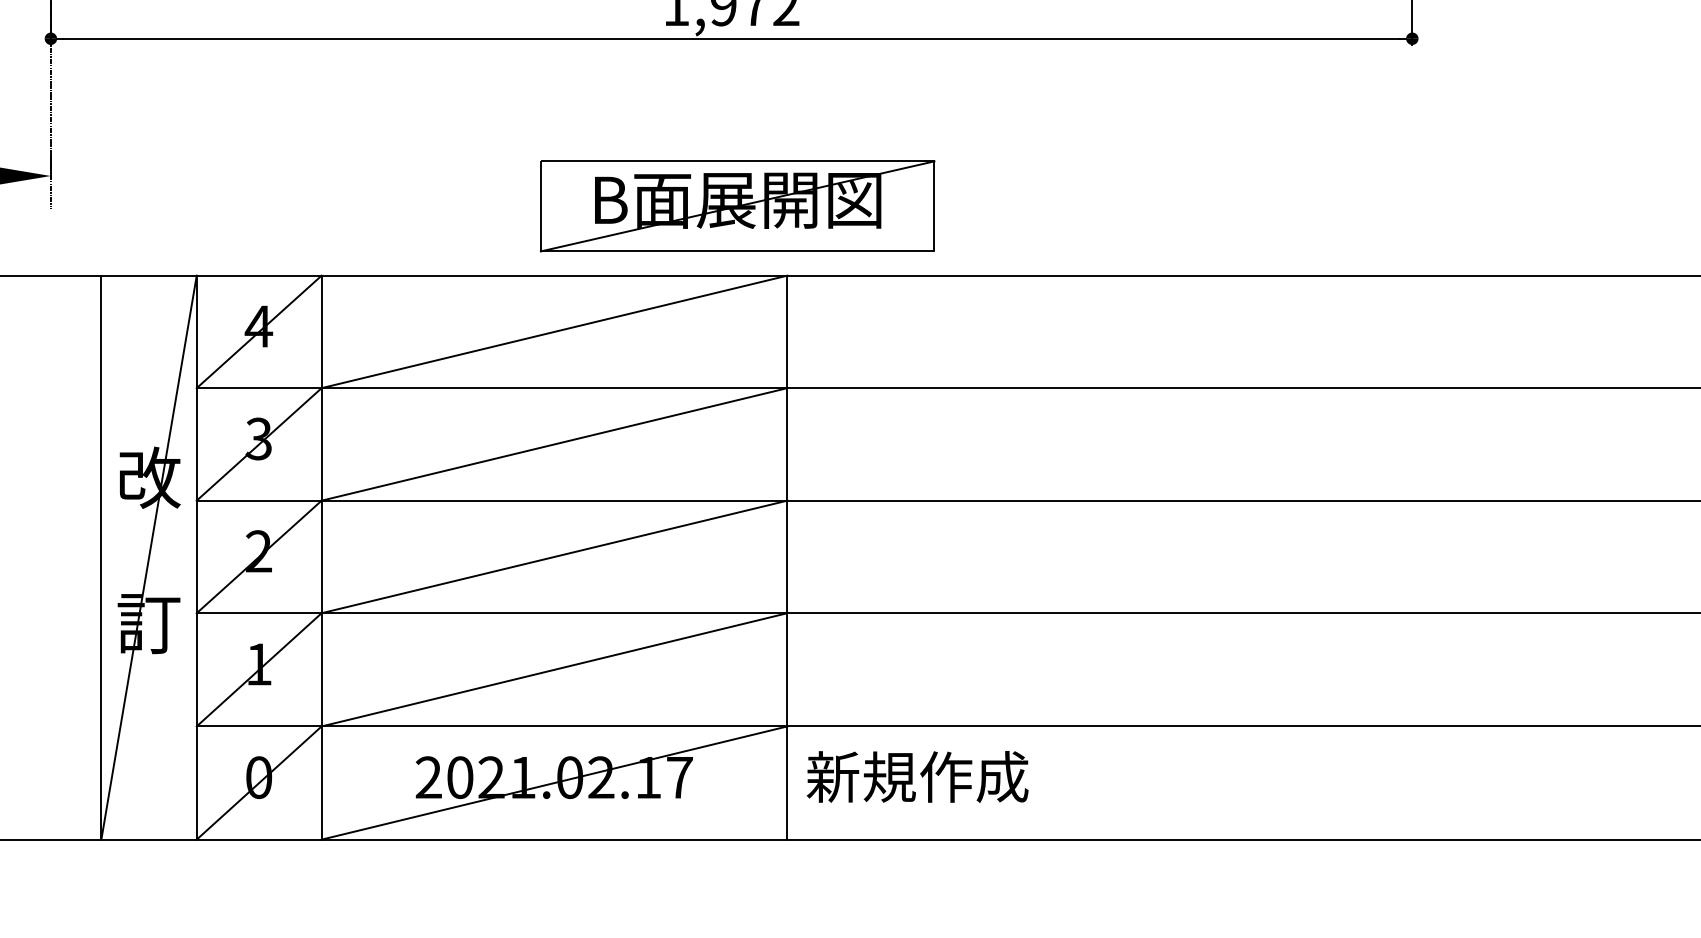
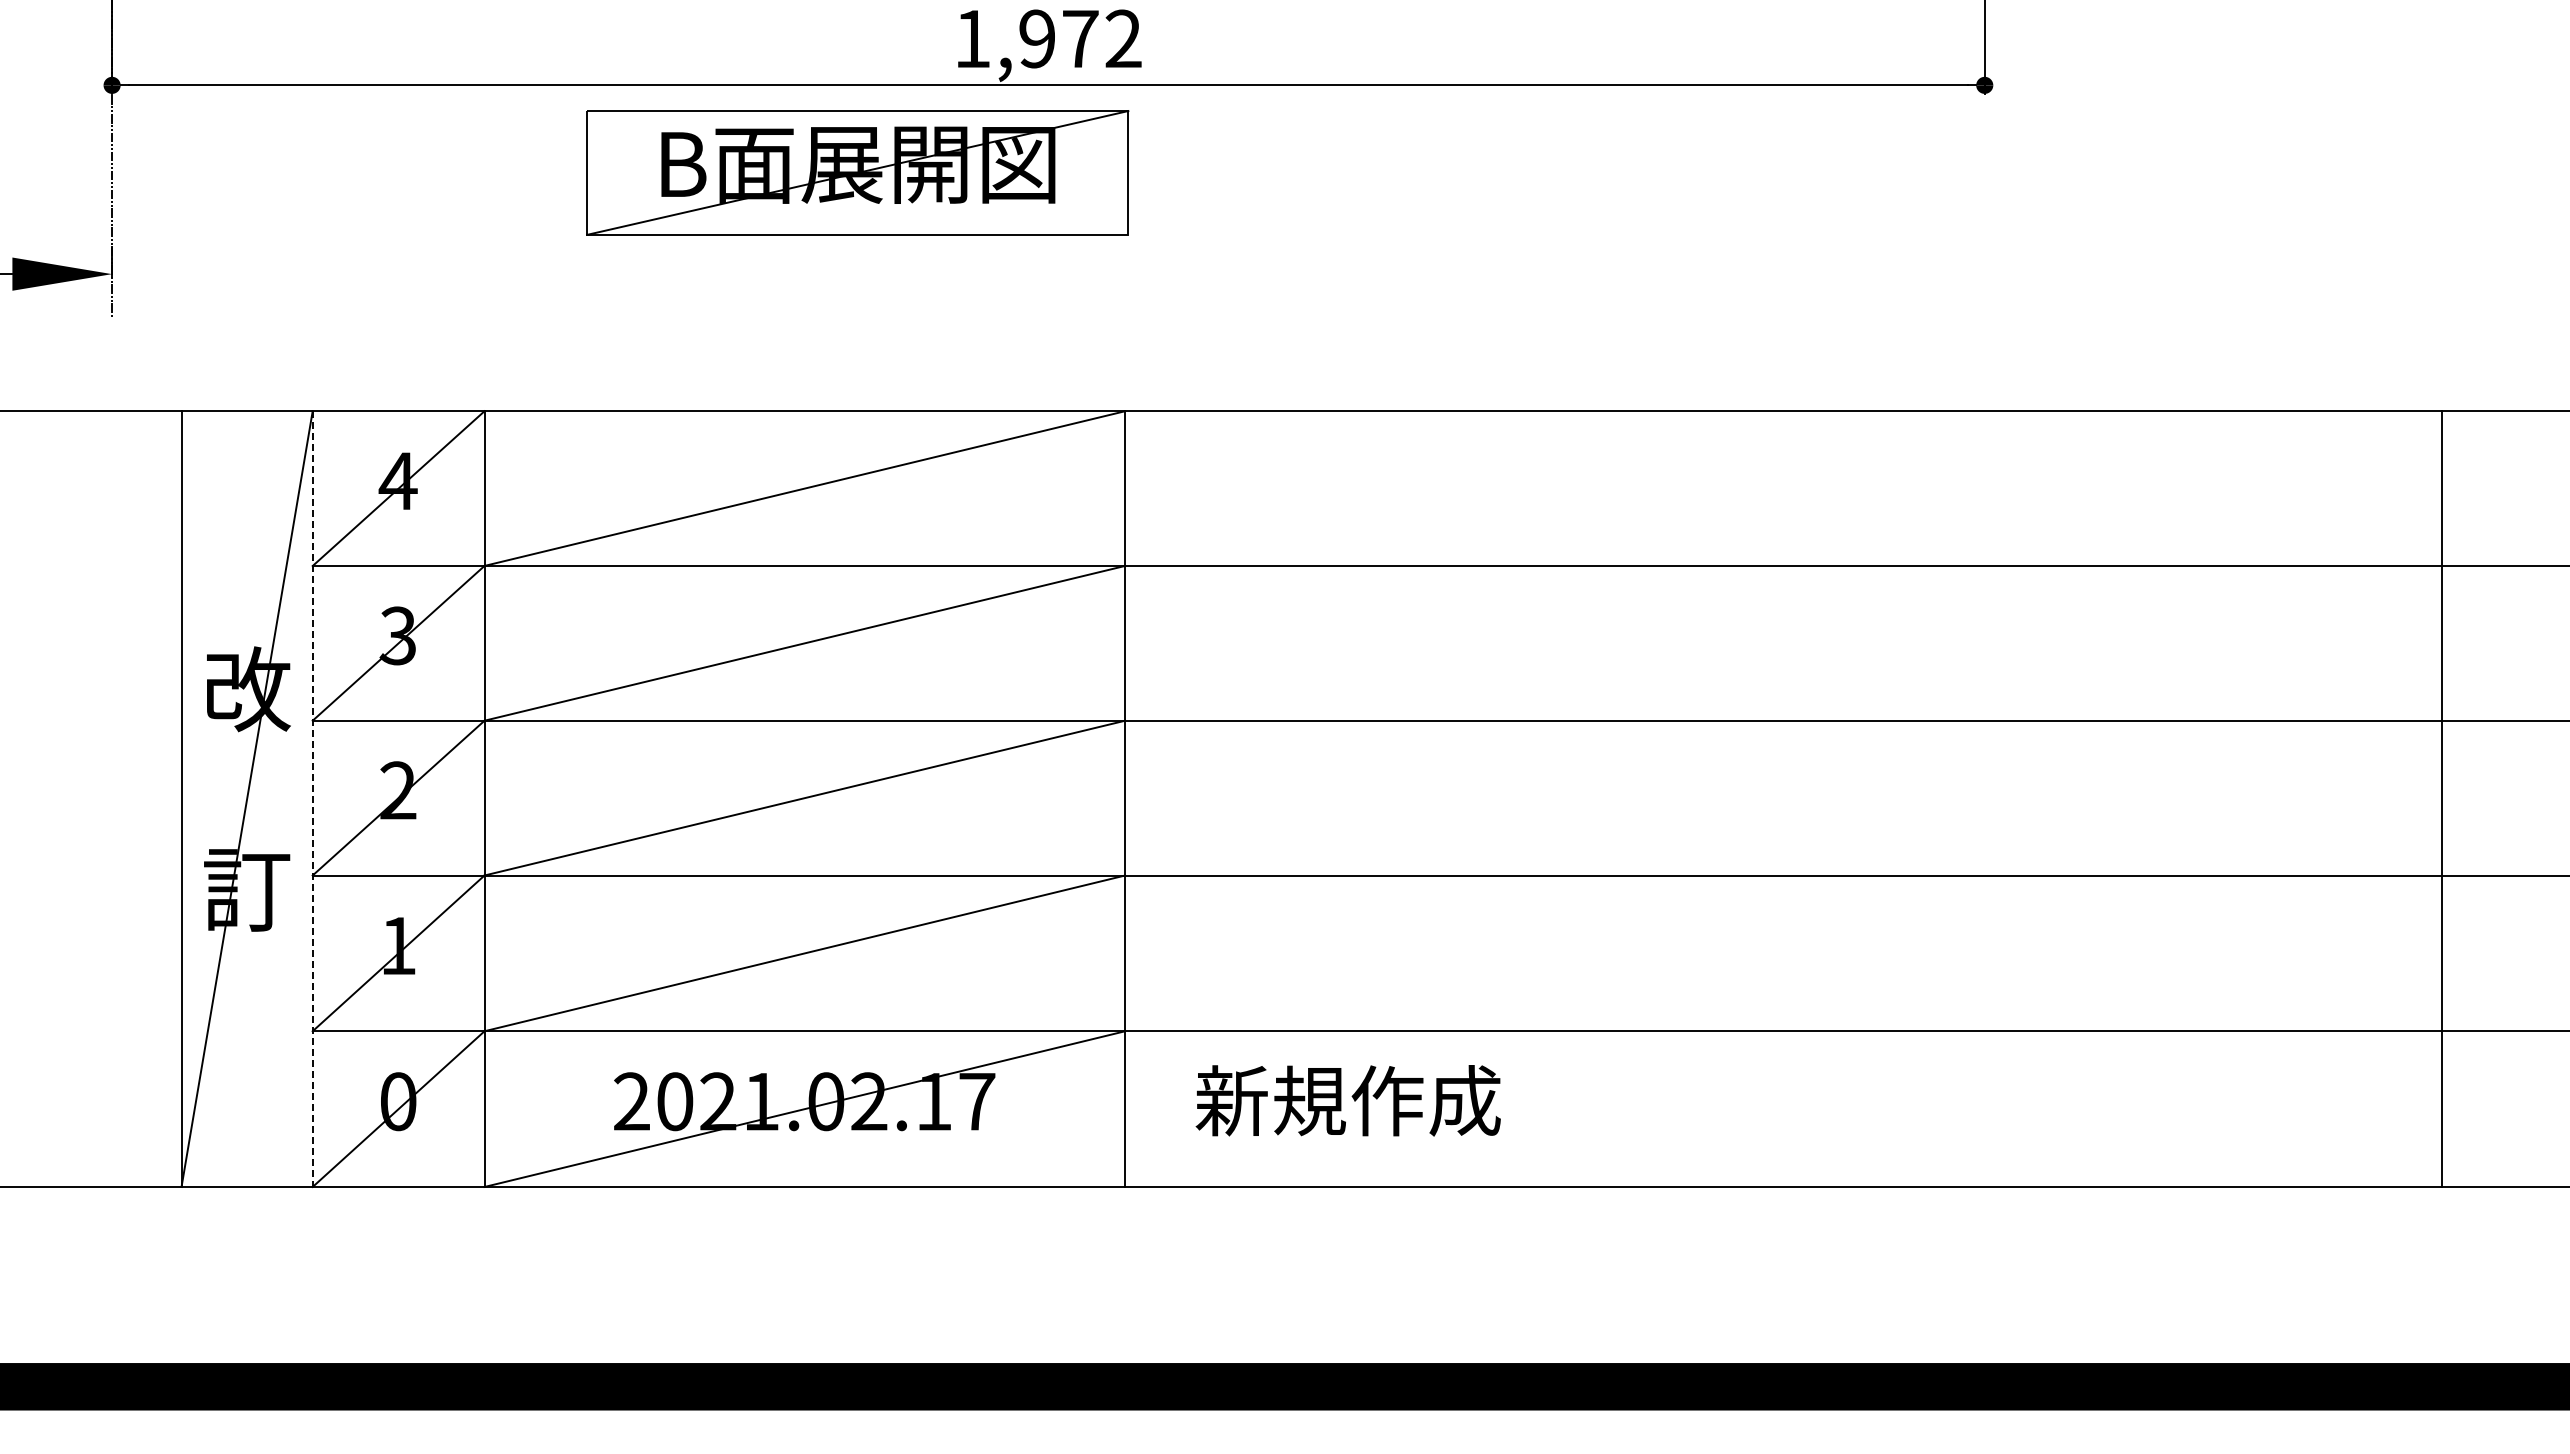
part: (737, 206) -> (857, 172), moved
line: (196, 557) -> (312, 799), solid -> dashed
text: (917, 776) -> (1347, 1100), moved

